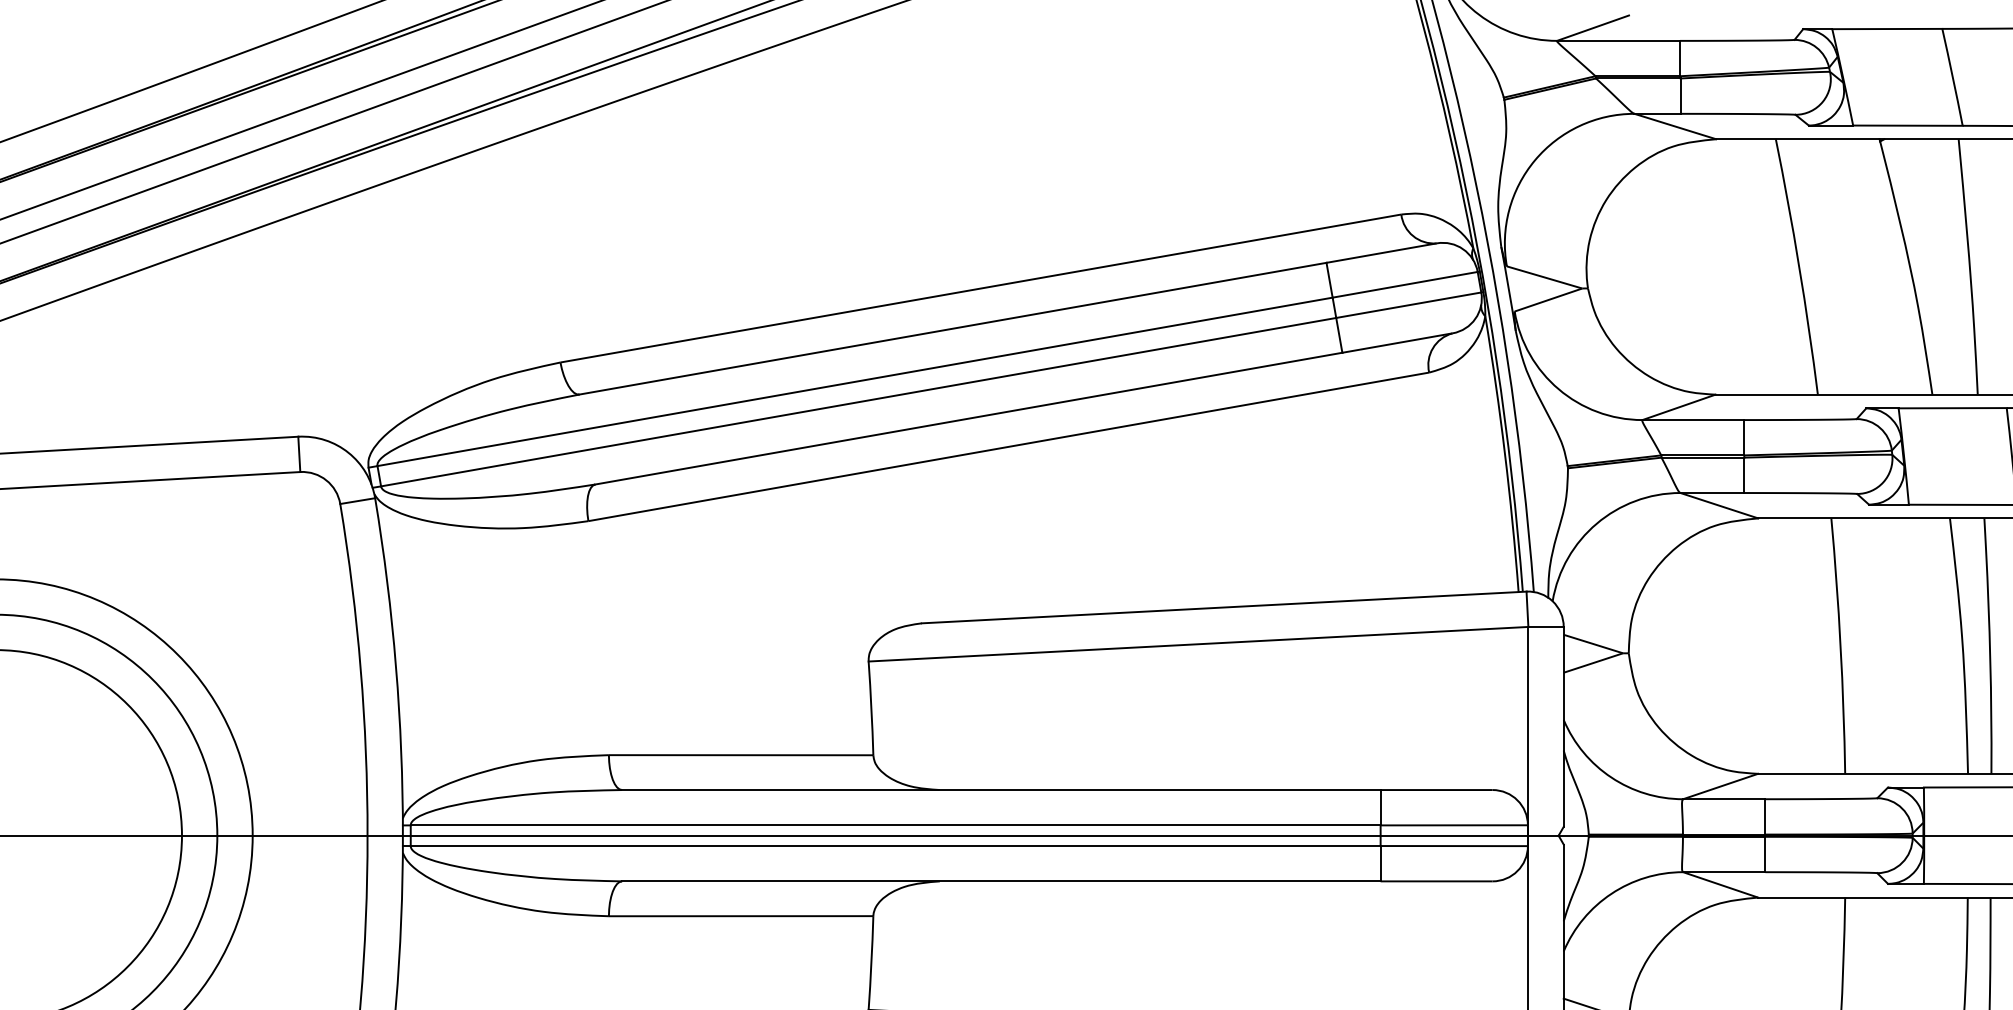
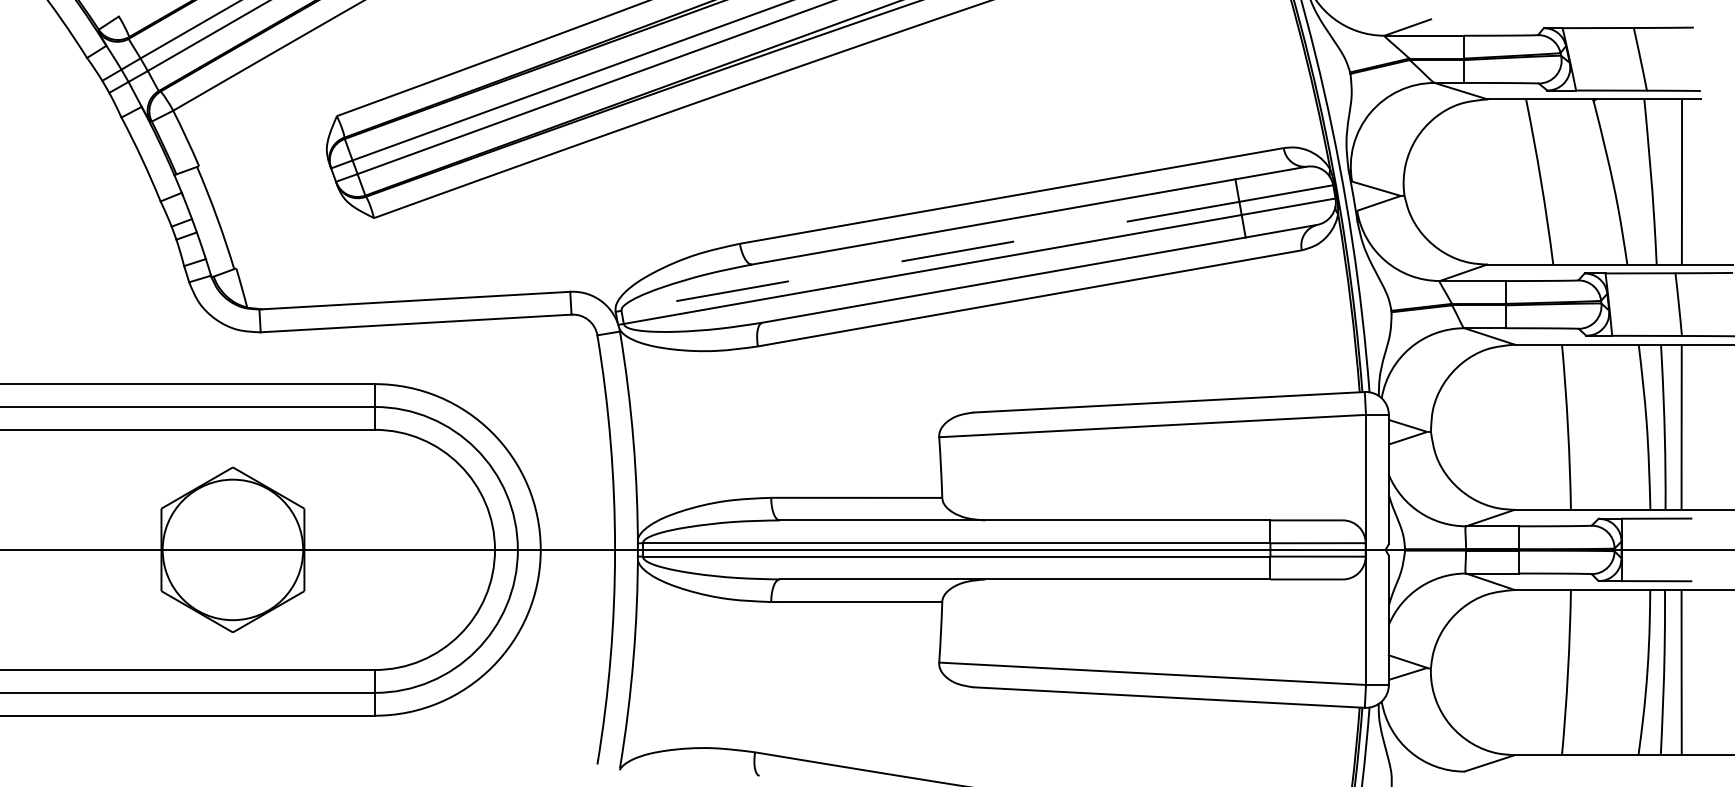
line: (855, 382) -> (930, 256), solid -> dashed

